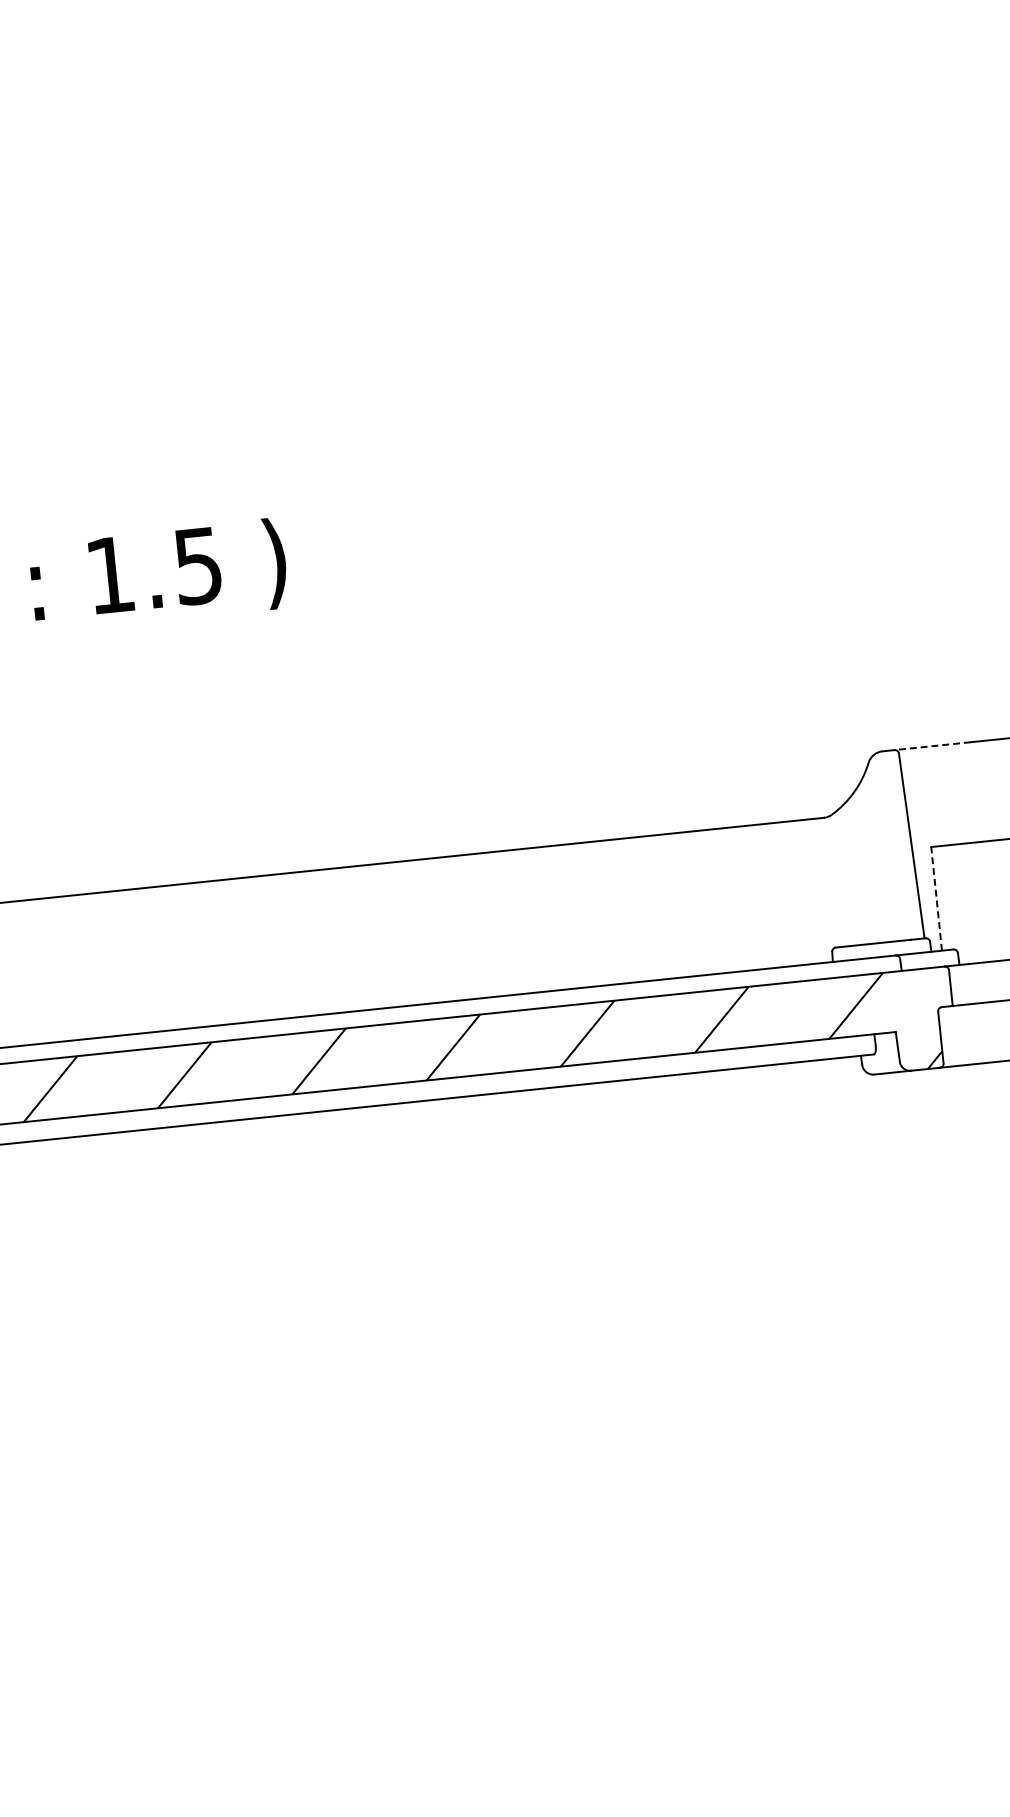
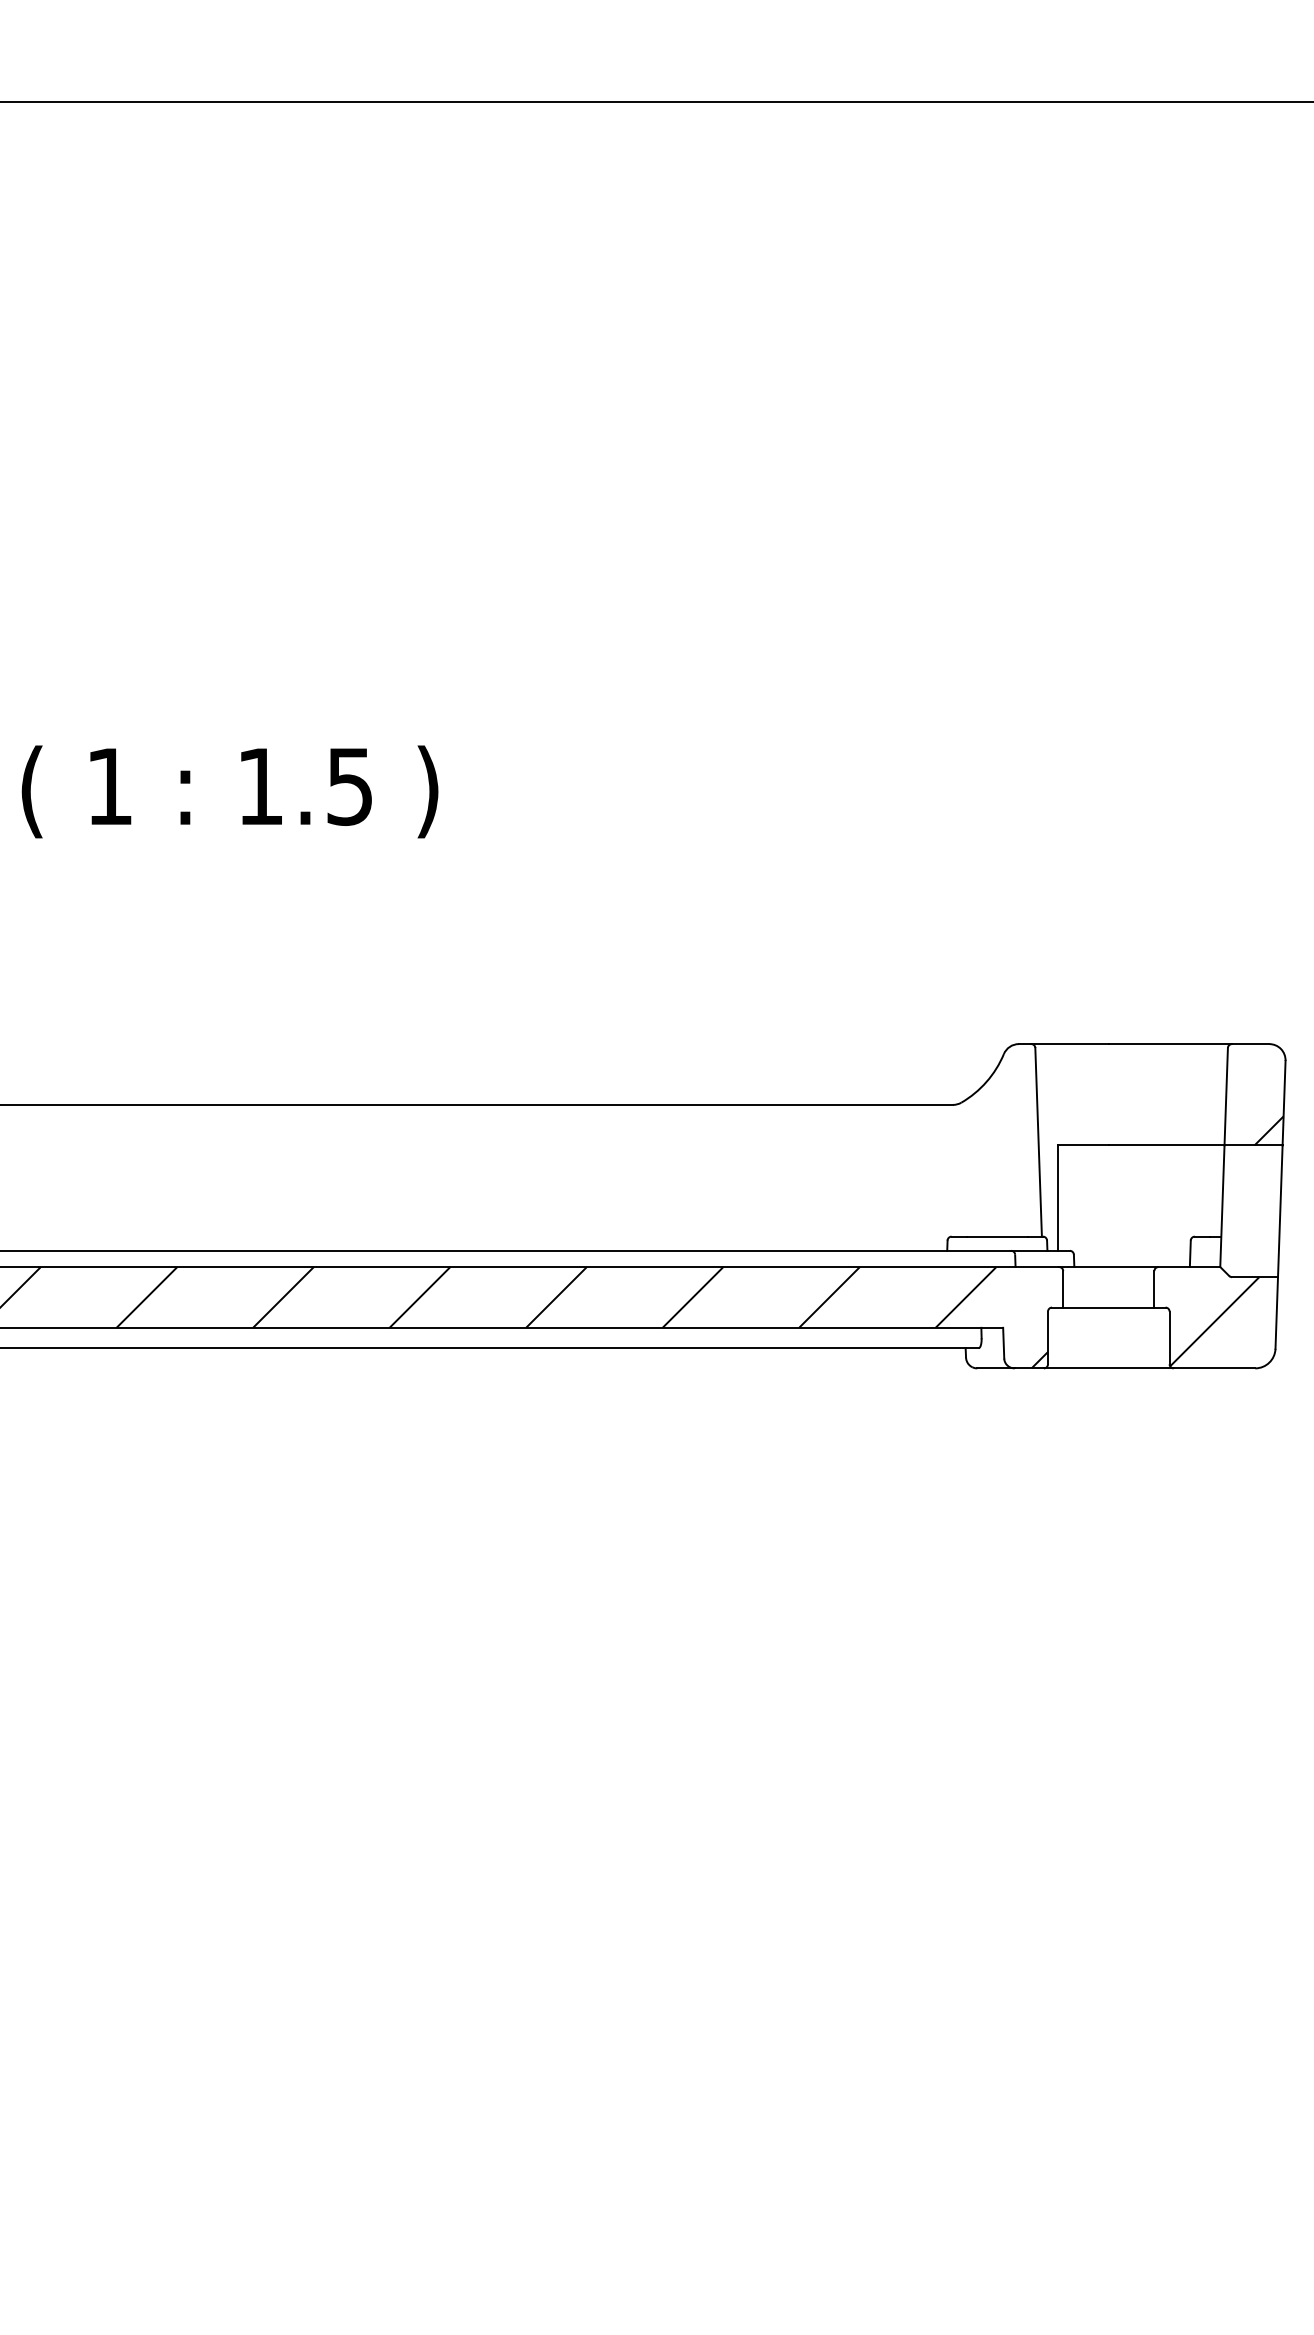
line: (933, 746) -> (1070, 1044), dashed -> solid
line: (937, 899) -> (1058, 1198), dashed -> solid

